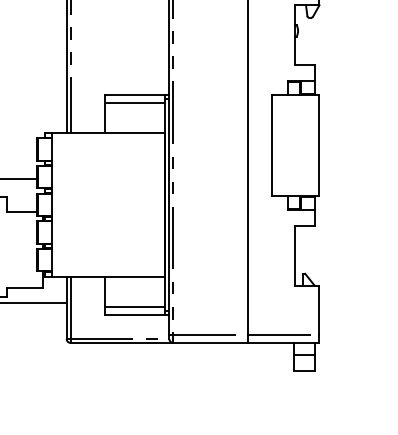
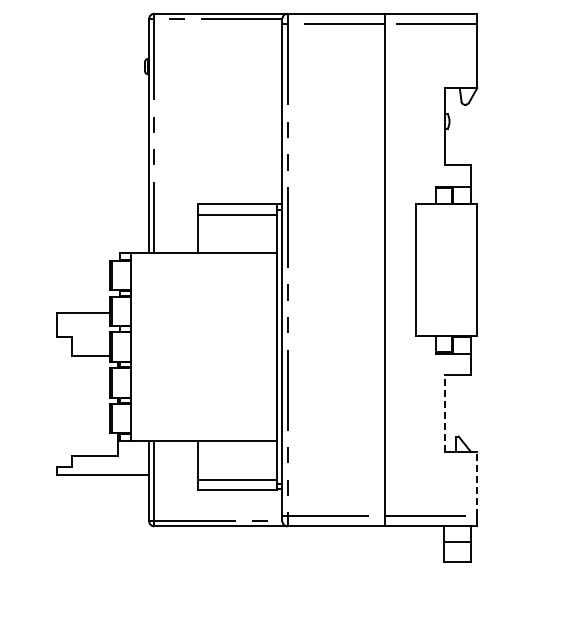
line: (294, 255) -> (445, 413), solid -> dashed
line: (319, 309) -> (477, 483), solid -> dashed

